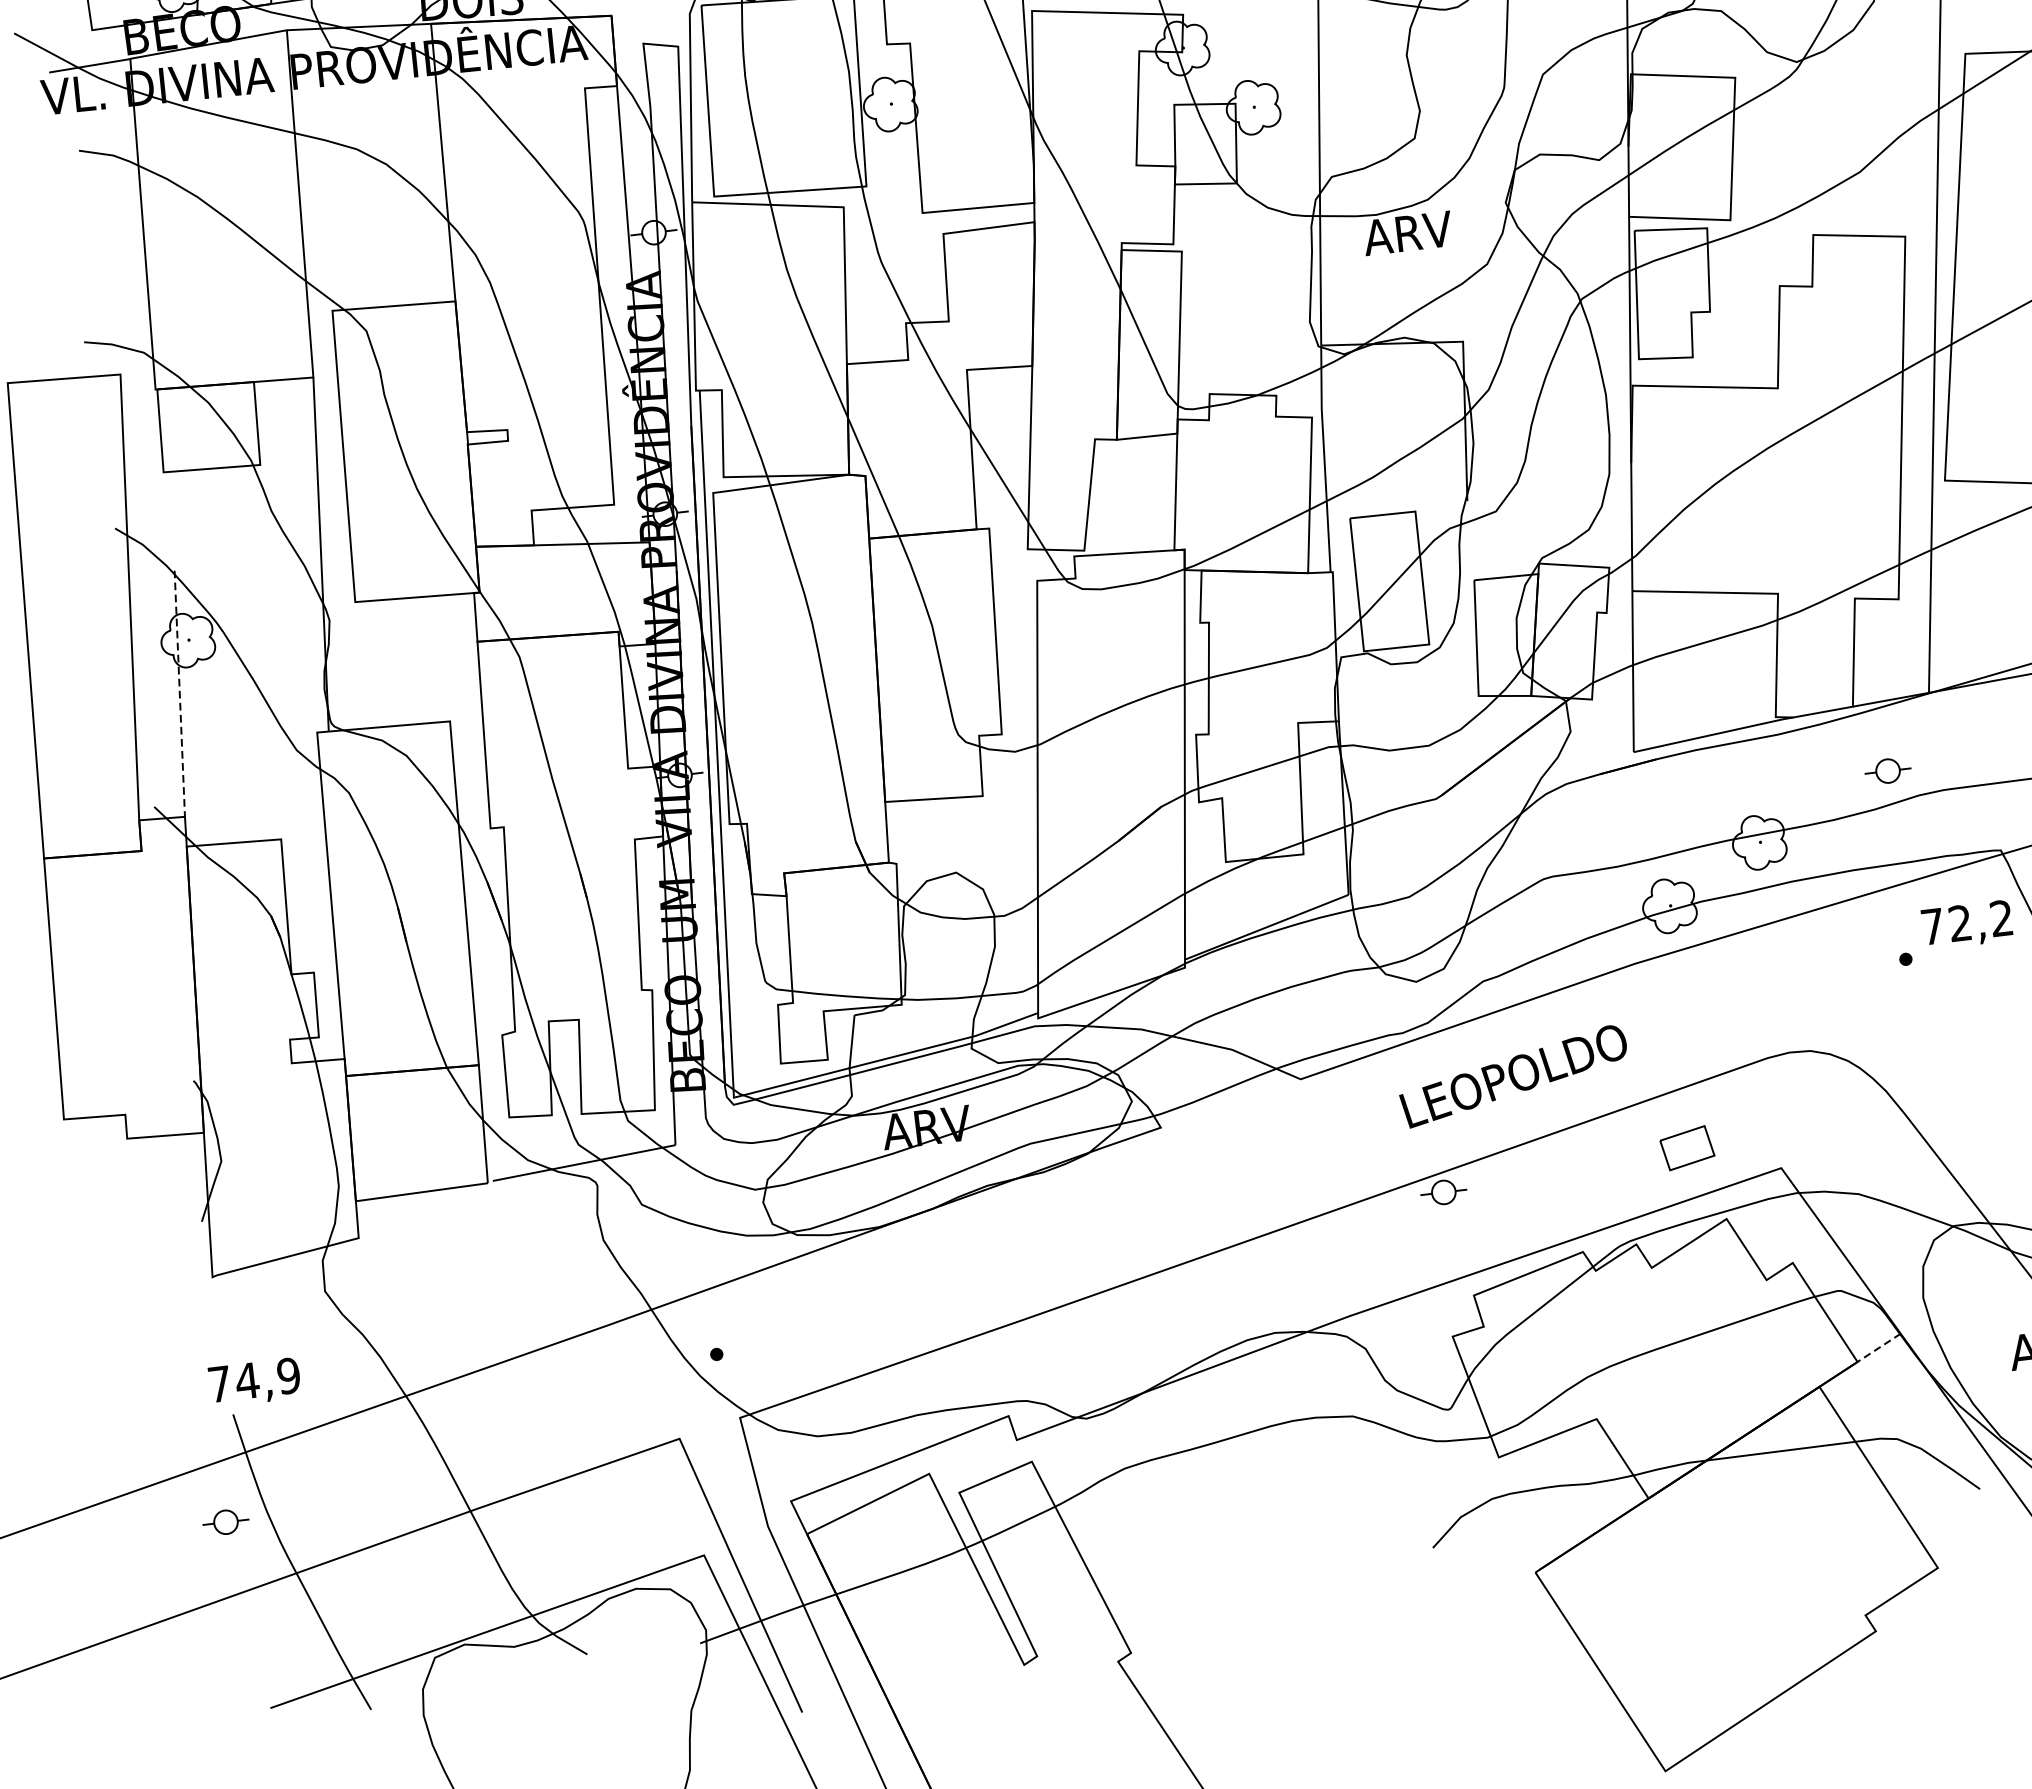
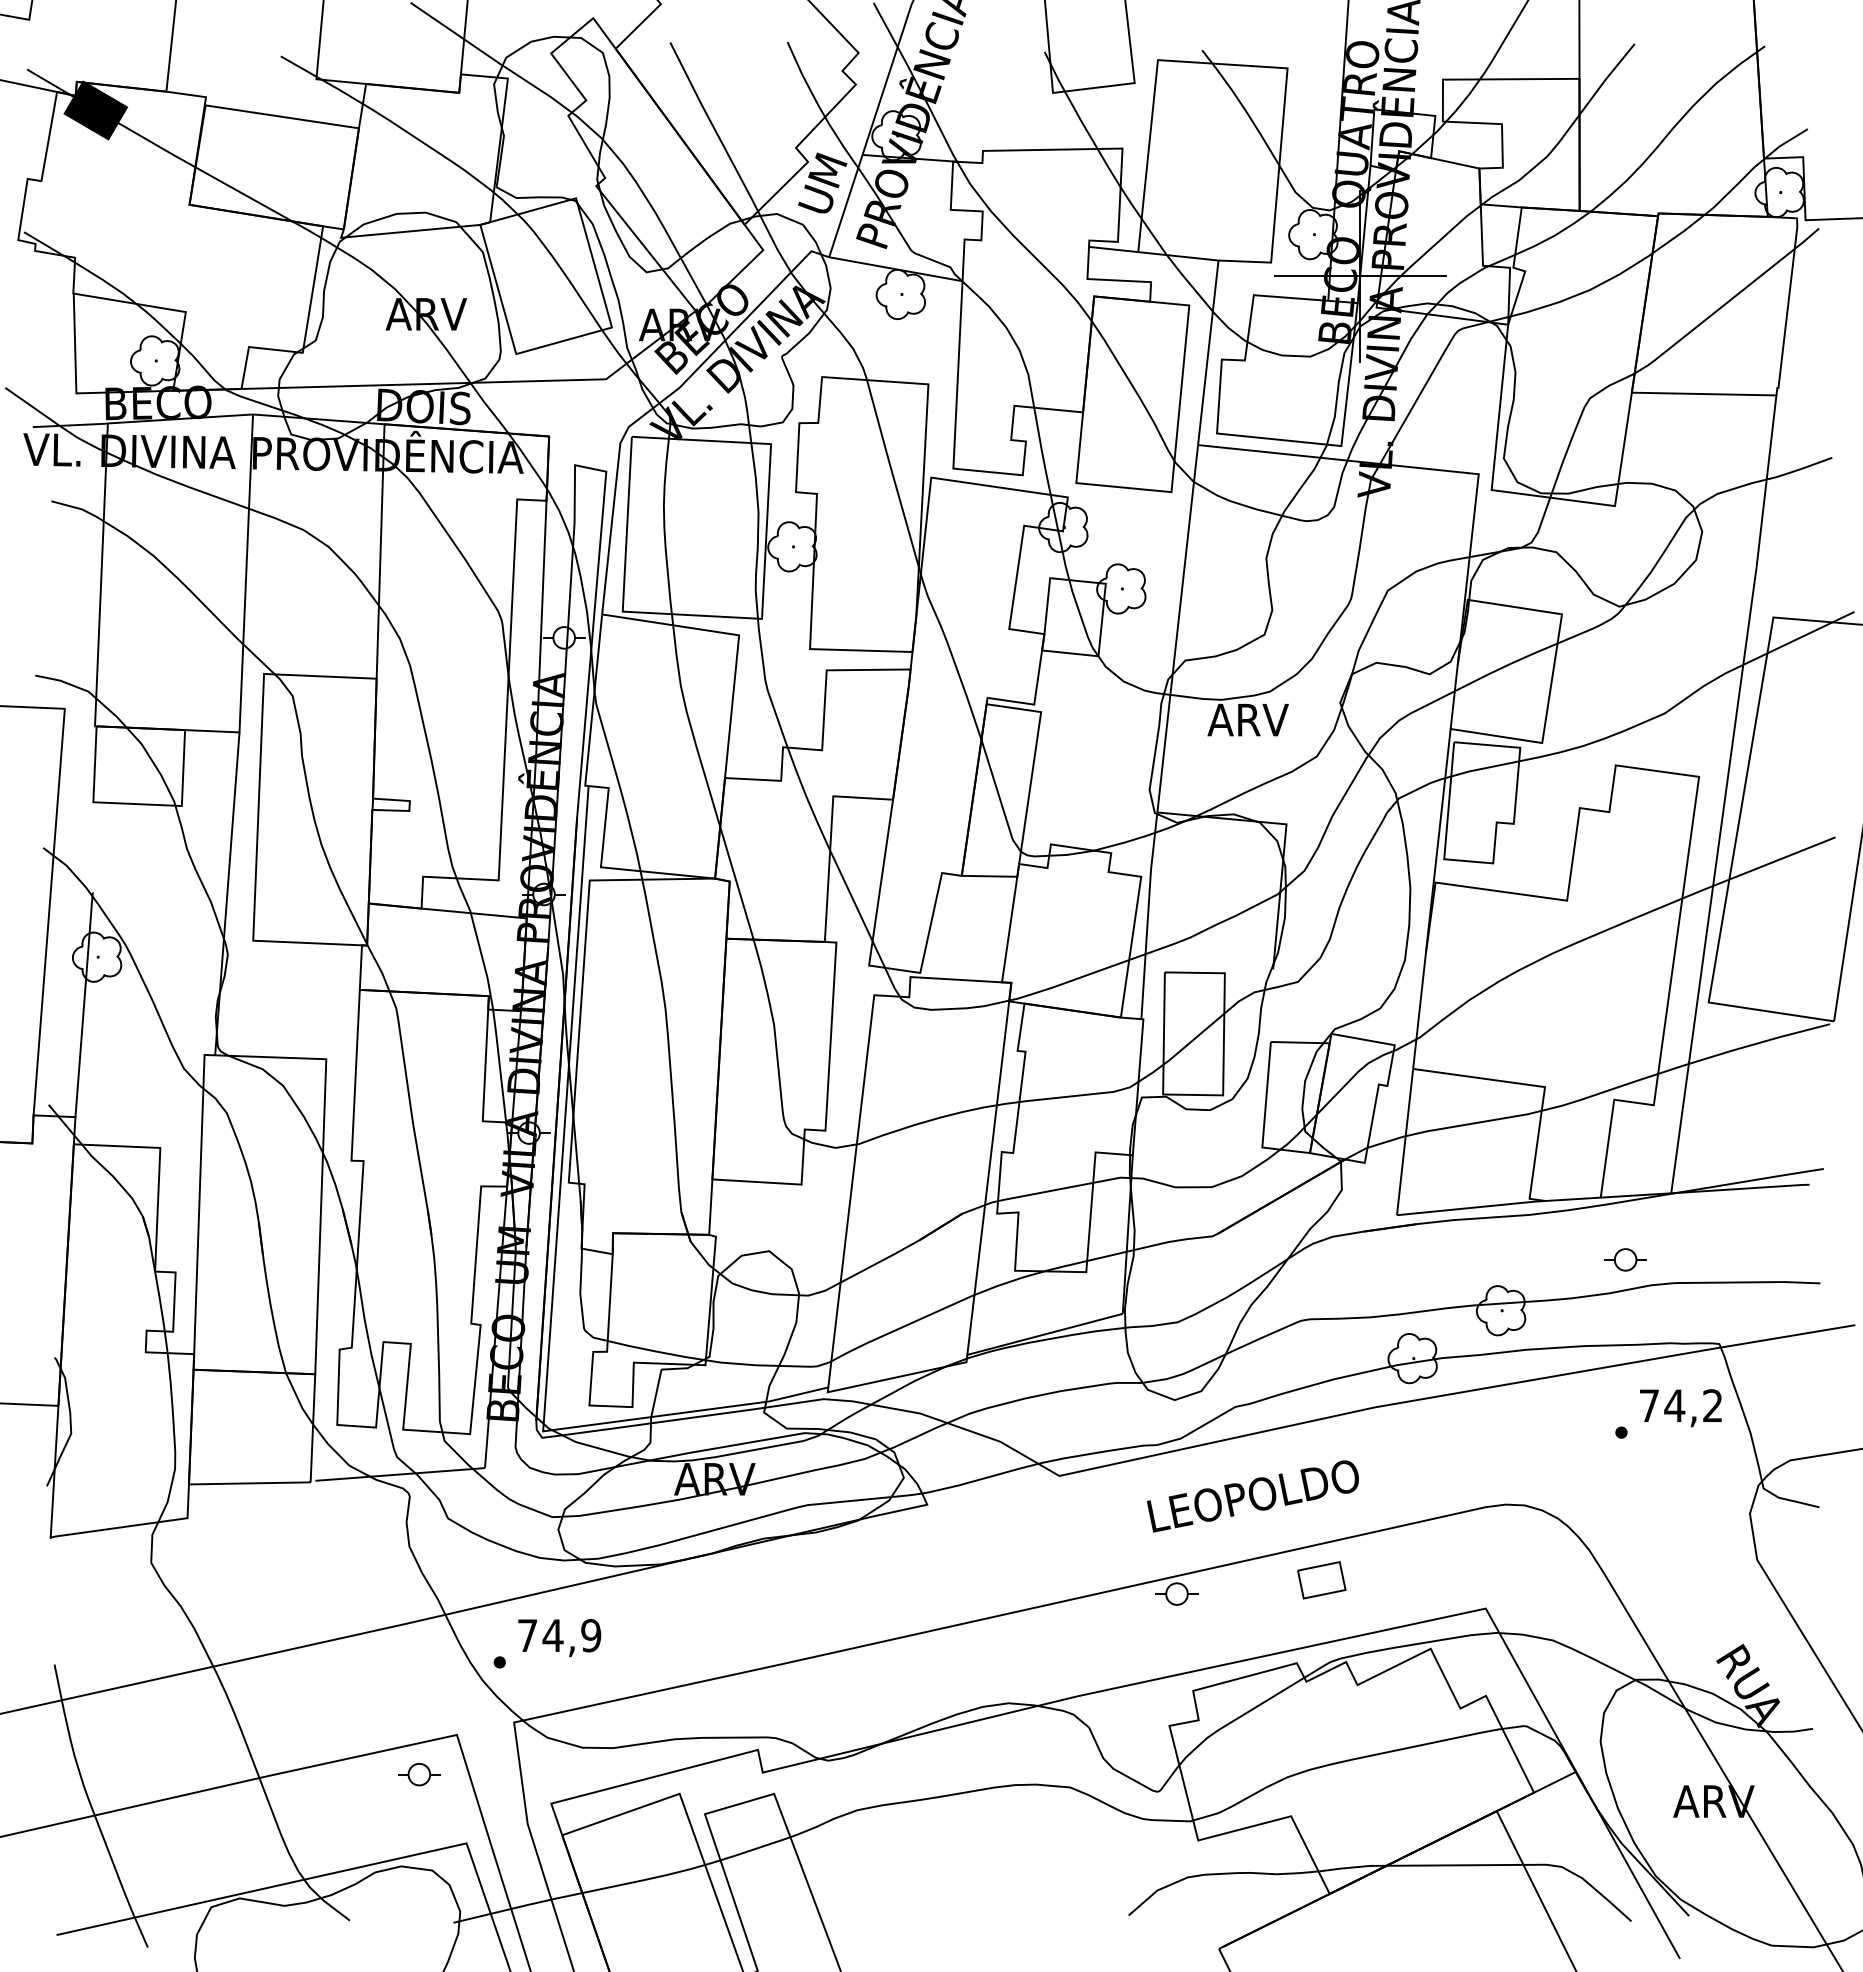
line: (180, 693) -> (84, 1004), dashed -> solid
text: (1960, 923) -> (1674, 1405), 72,2 -> 74,2
part: (1687, 1148) -> (1321, 1580), moved
line: (1879, 1348) -> (1555, 1782), dashed -> solid
text: (254, 1382) -> (559, 1637), moved
part: (226, 1522) -> (419, 1774), moved

